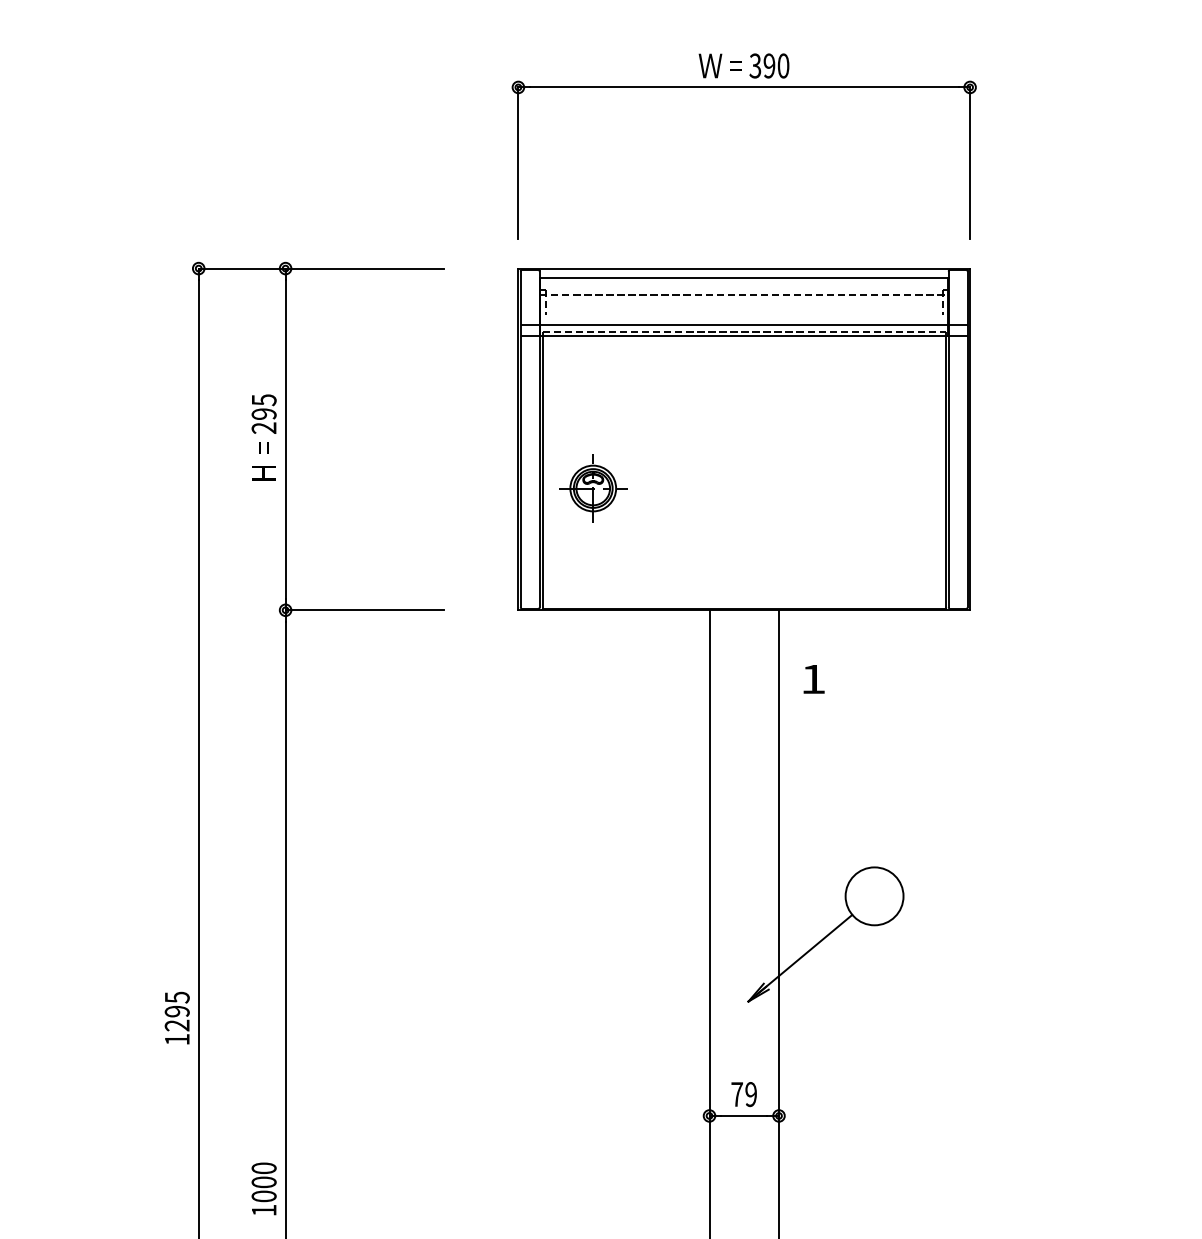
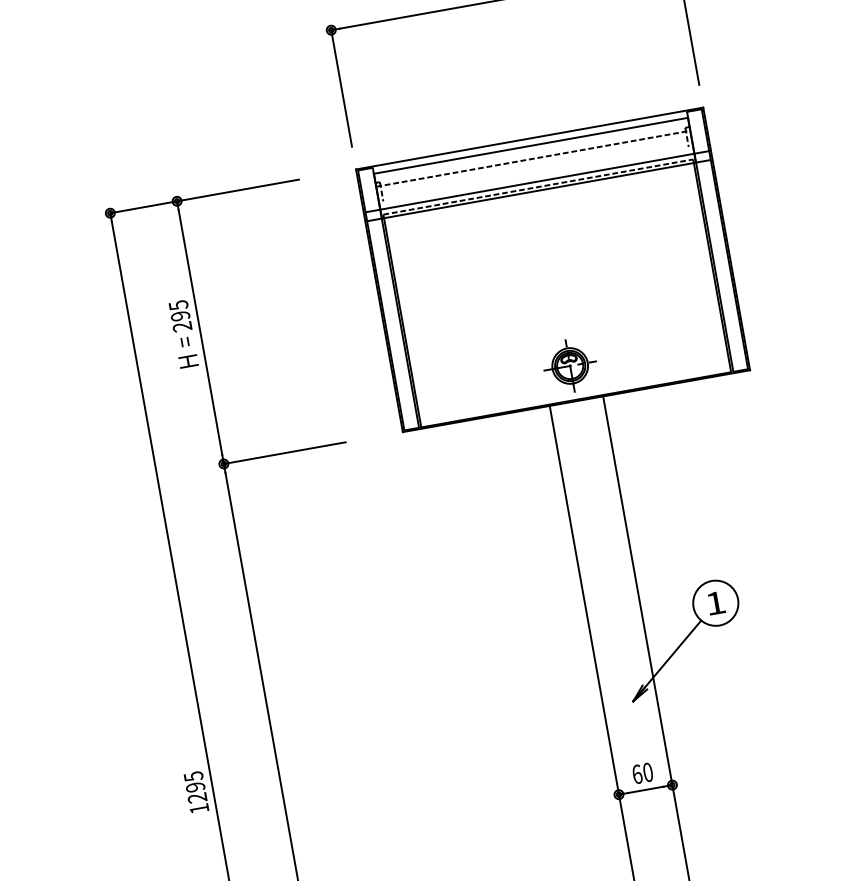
part: (593, 488) -> (570, 365), moved
text: (813, 679) -> (715, 603), moved
text: (743, 1094) -> (642, 773), 79 -> 60

